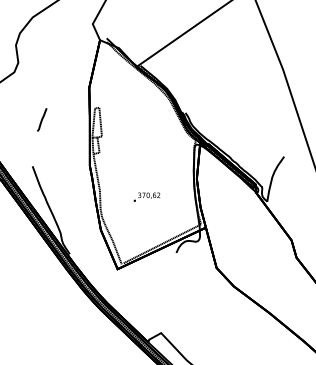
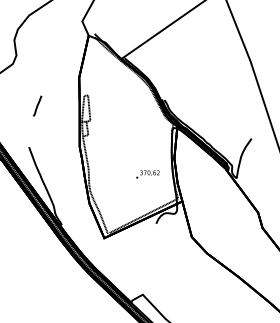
text: (146, 196) -> (147, 173), moved

